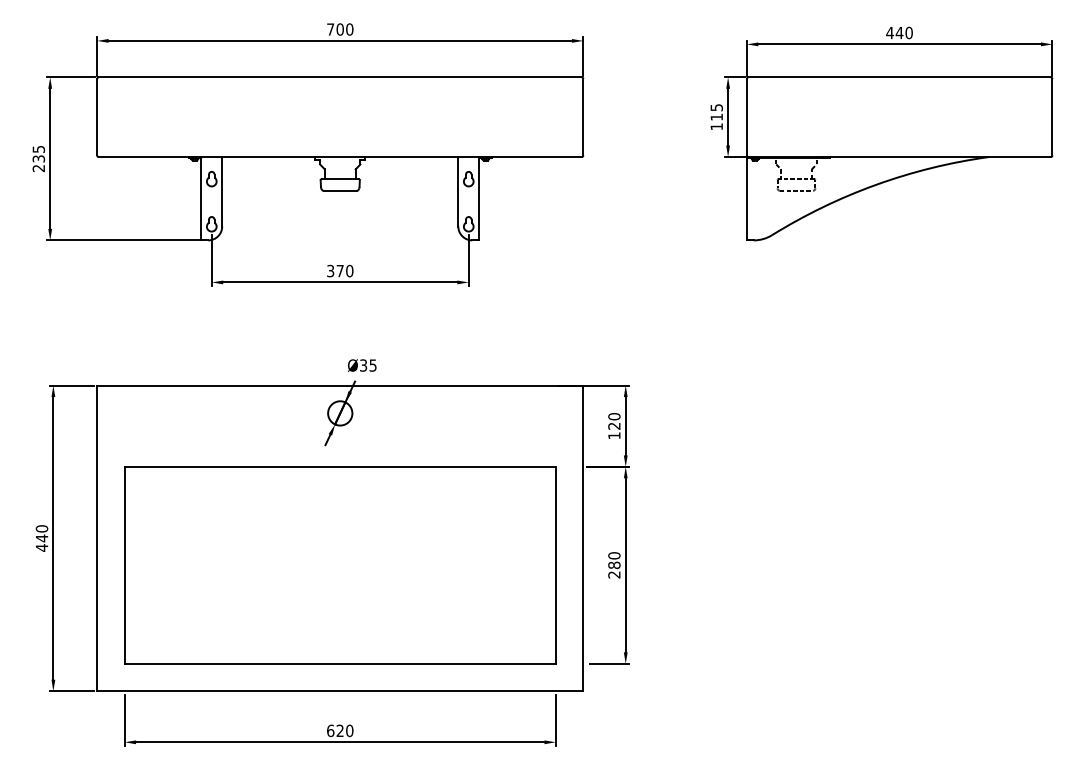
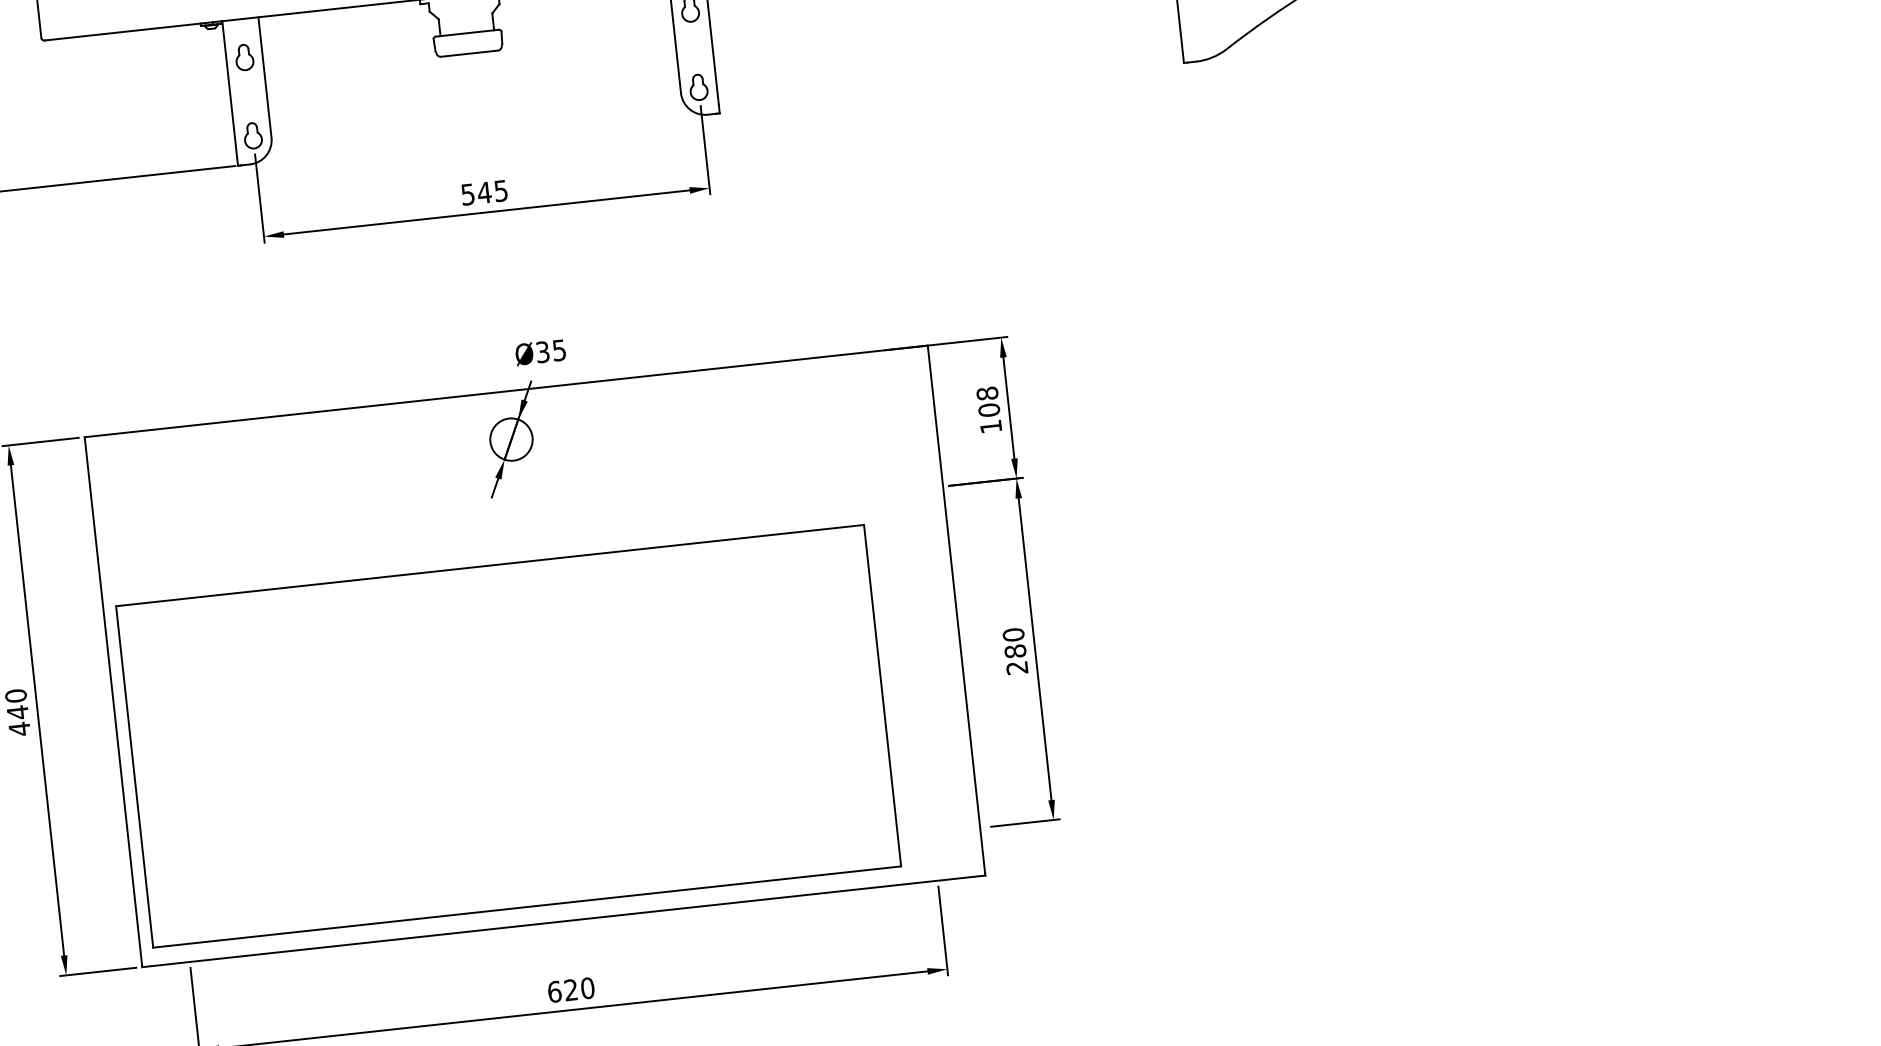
text: (340, 270) -> (484, 191), 370 -> 545
text: (614, 421) -> (988, 401), 120 -> 108
part: (340, 565) -> (509, 736), moved

